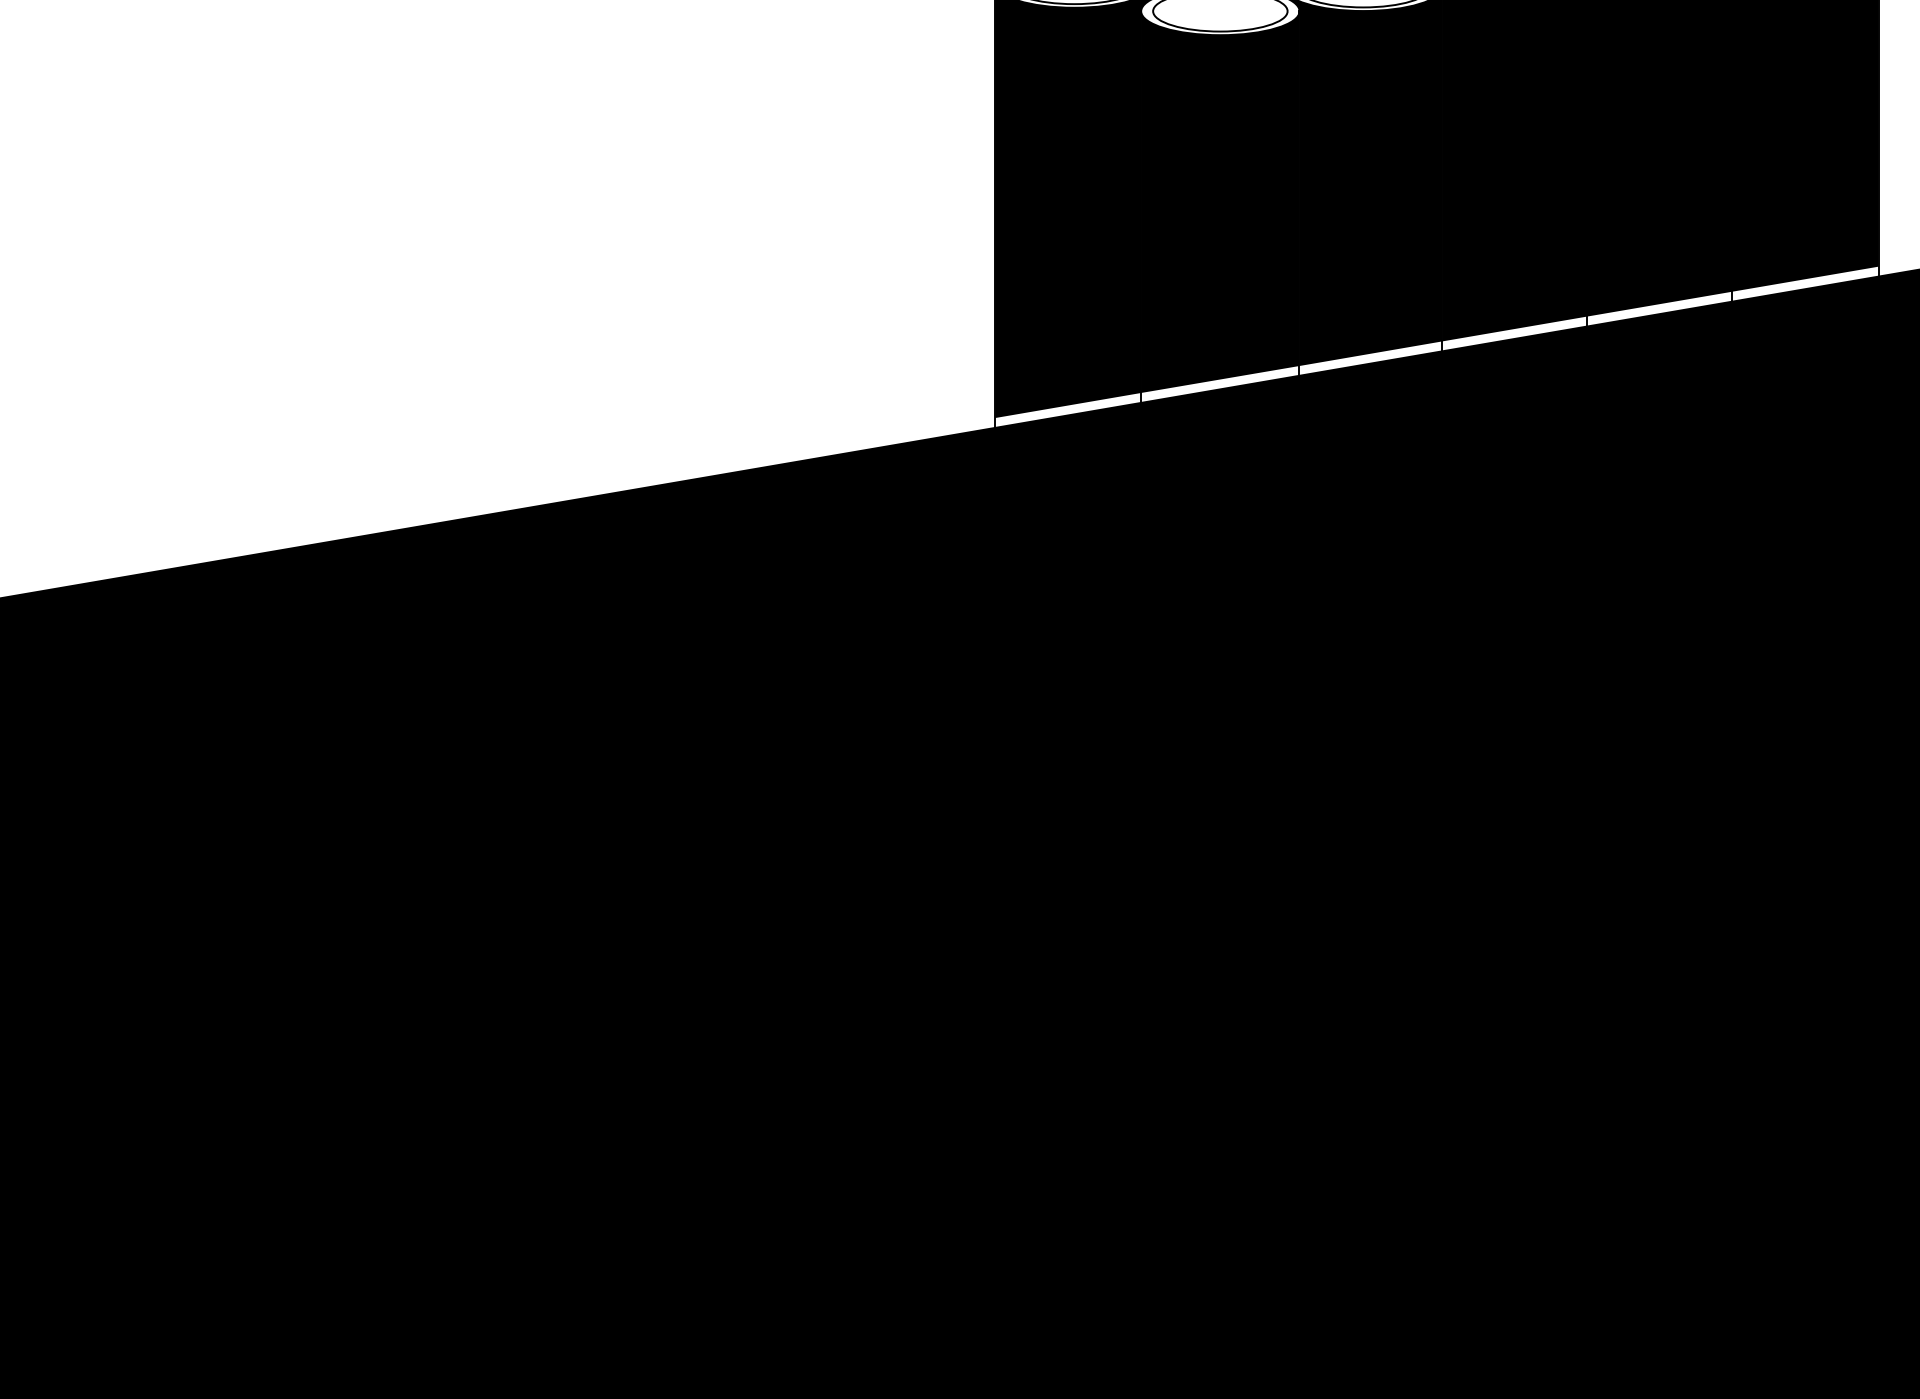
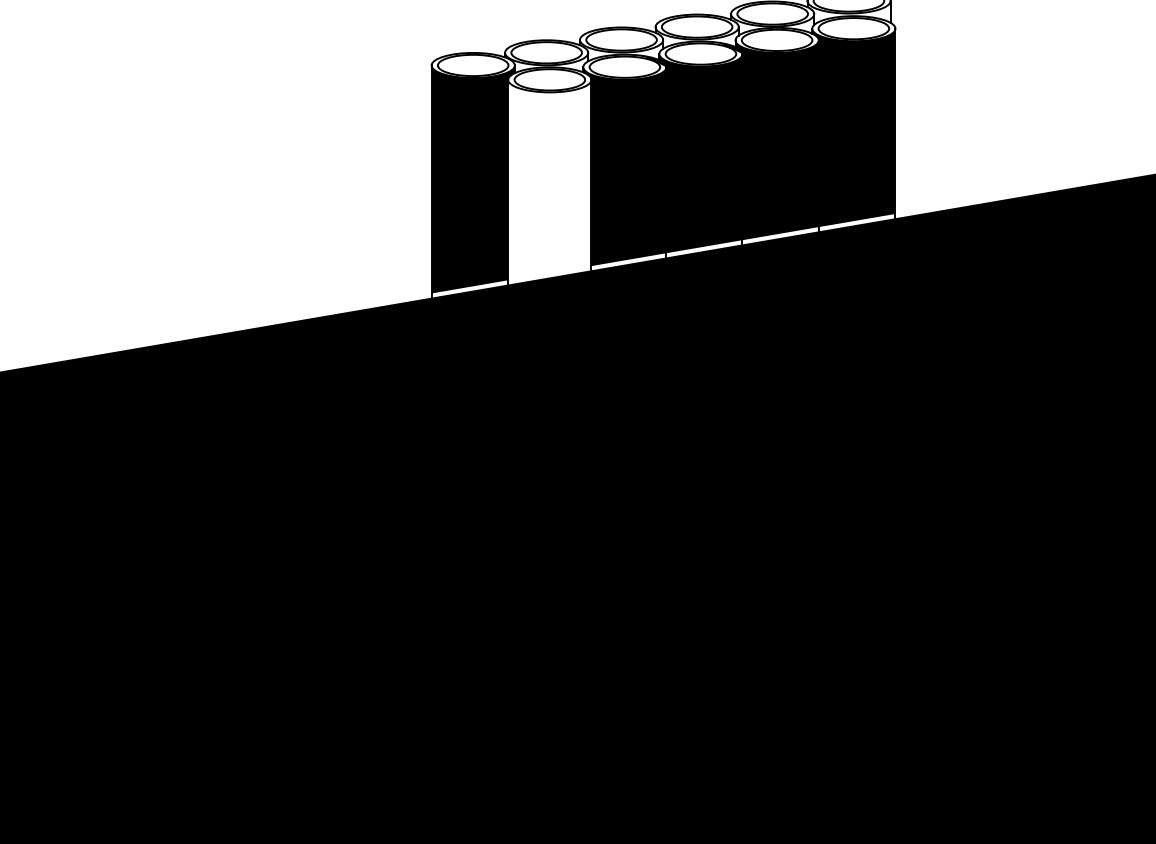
fill: (1219, 201) -> (549, 179), removed

